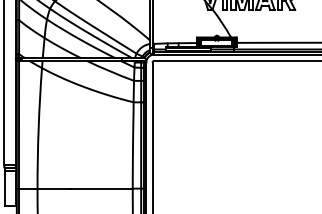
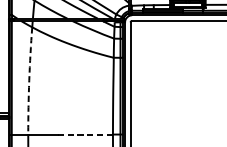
arc: (38, 128) -> (29, 81), solid -> dashed
line: (101, 188) -> (85, 134), solid -> dashed

